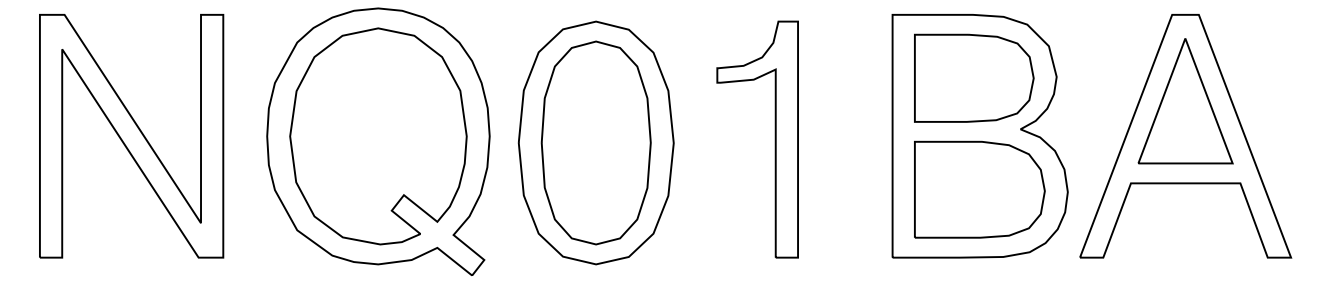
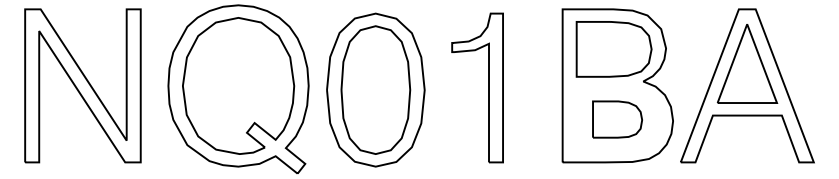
part: (979, 189) -> (617, 119), size x0.6

